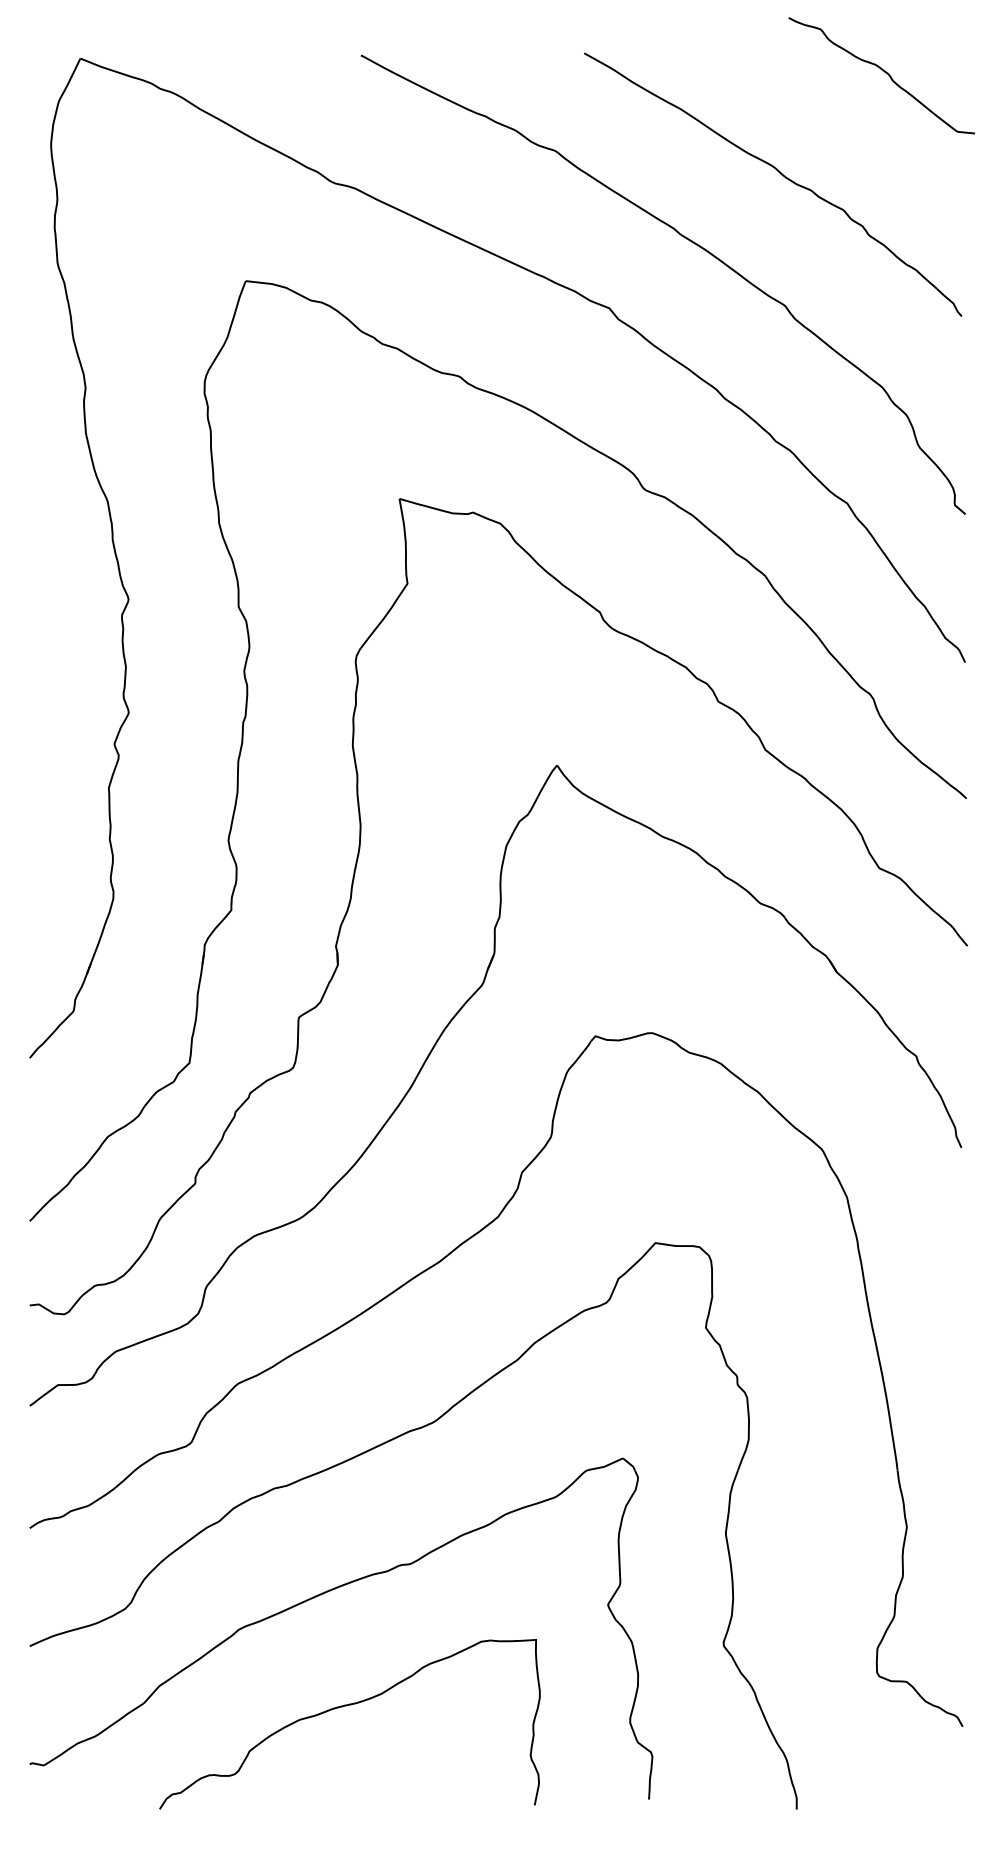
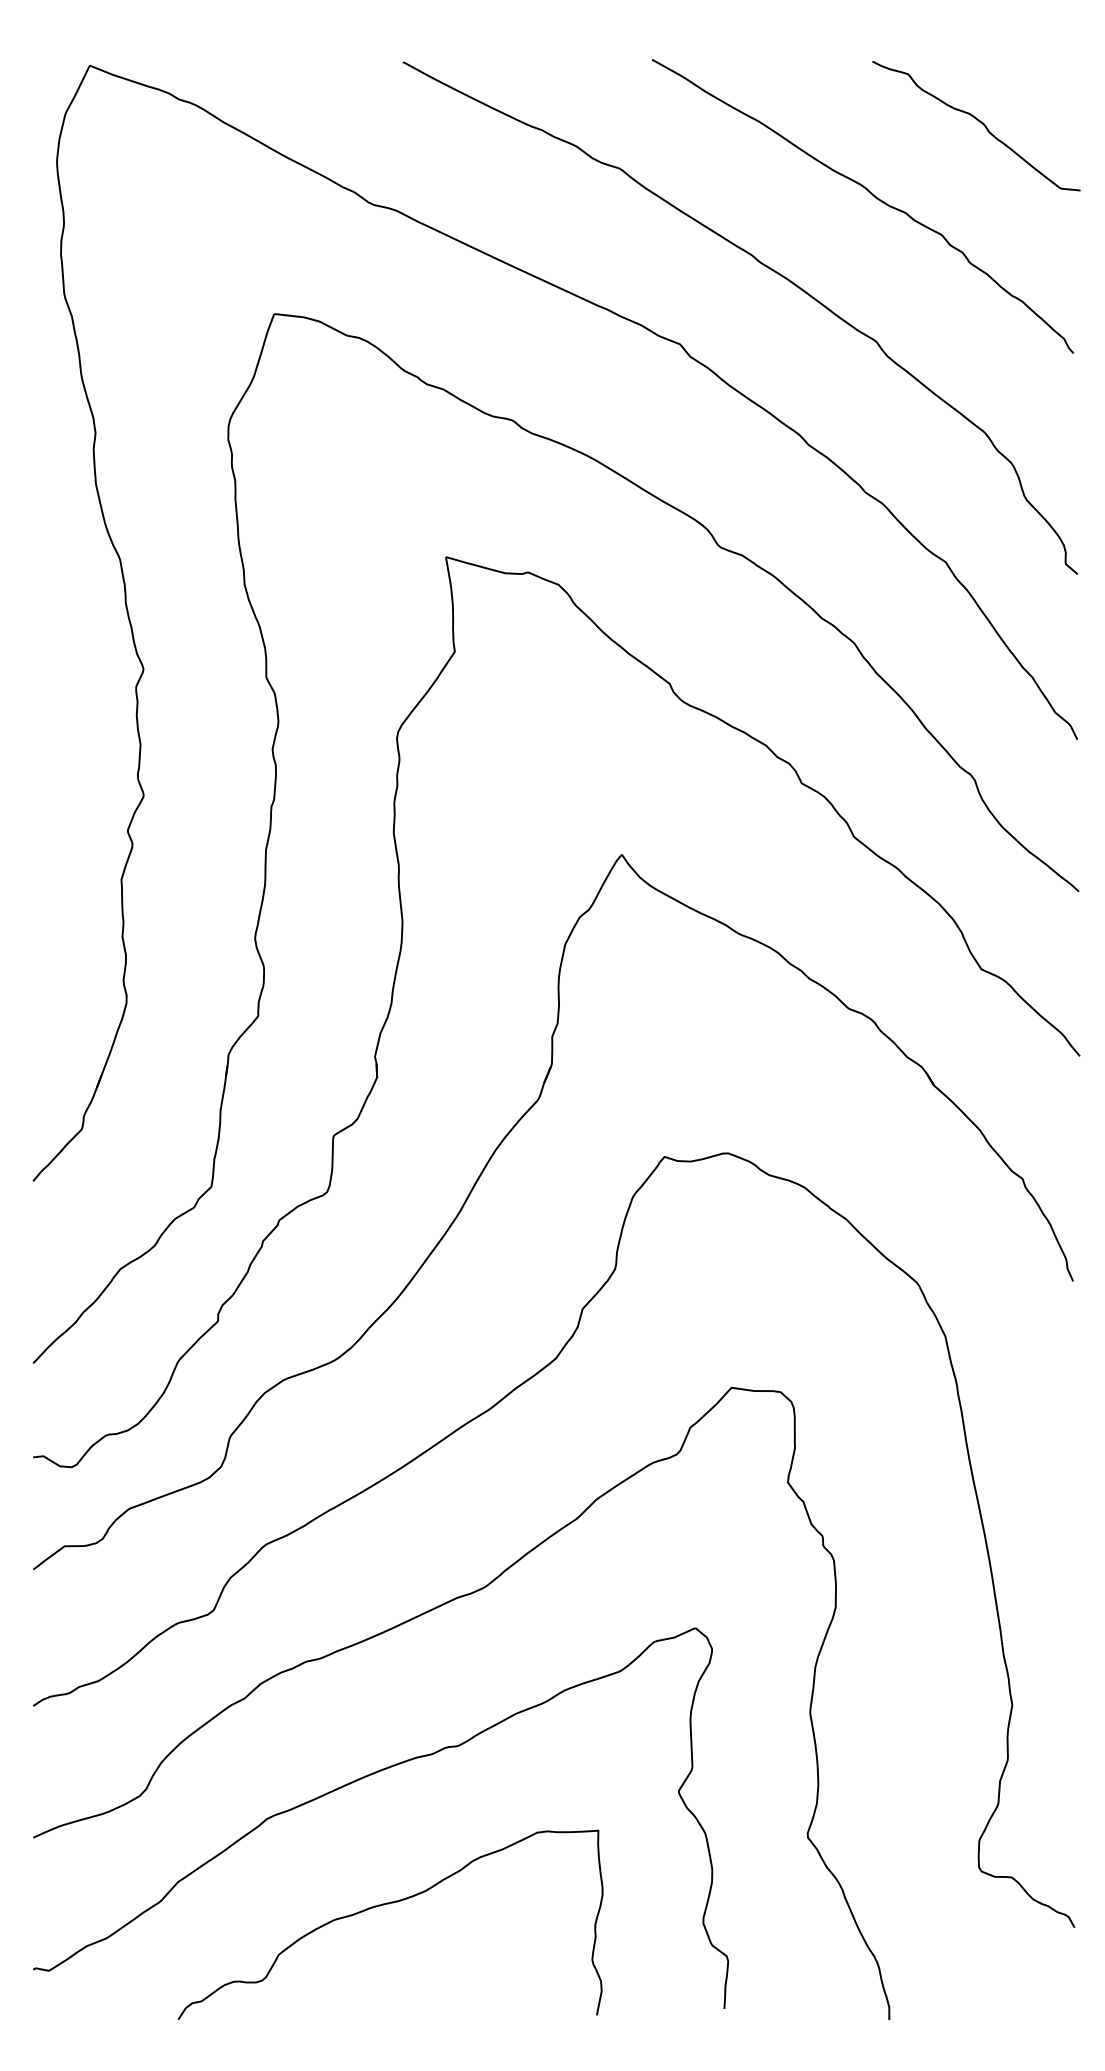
curve: (884, 72) -> (979, 122), moved

